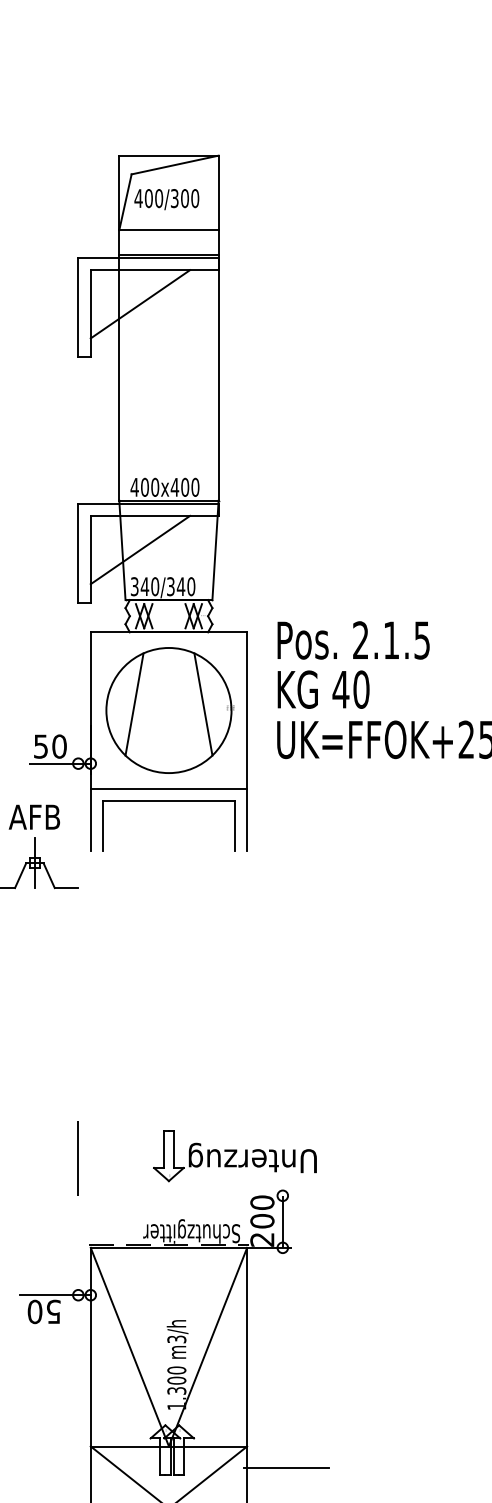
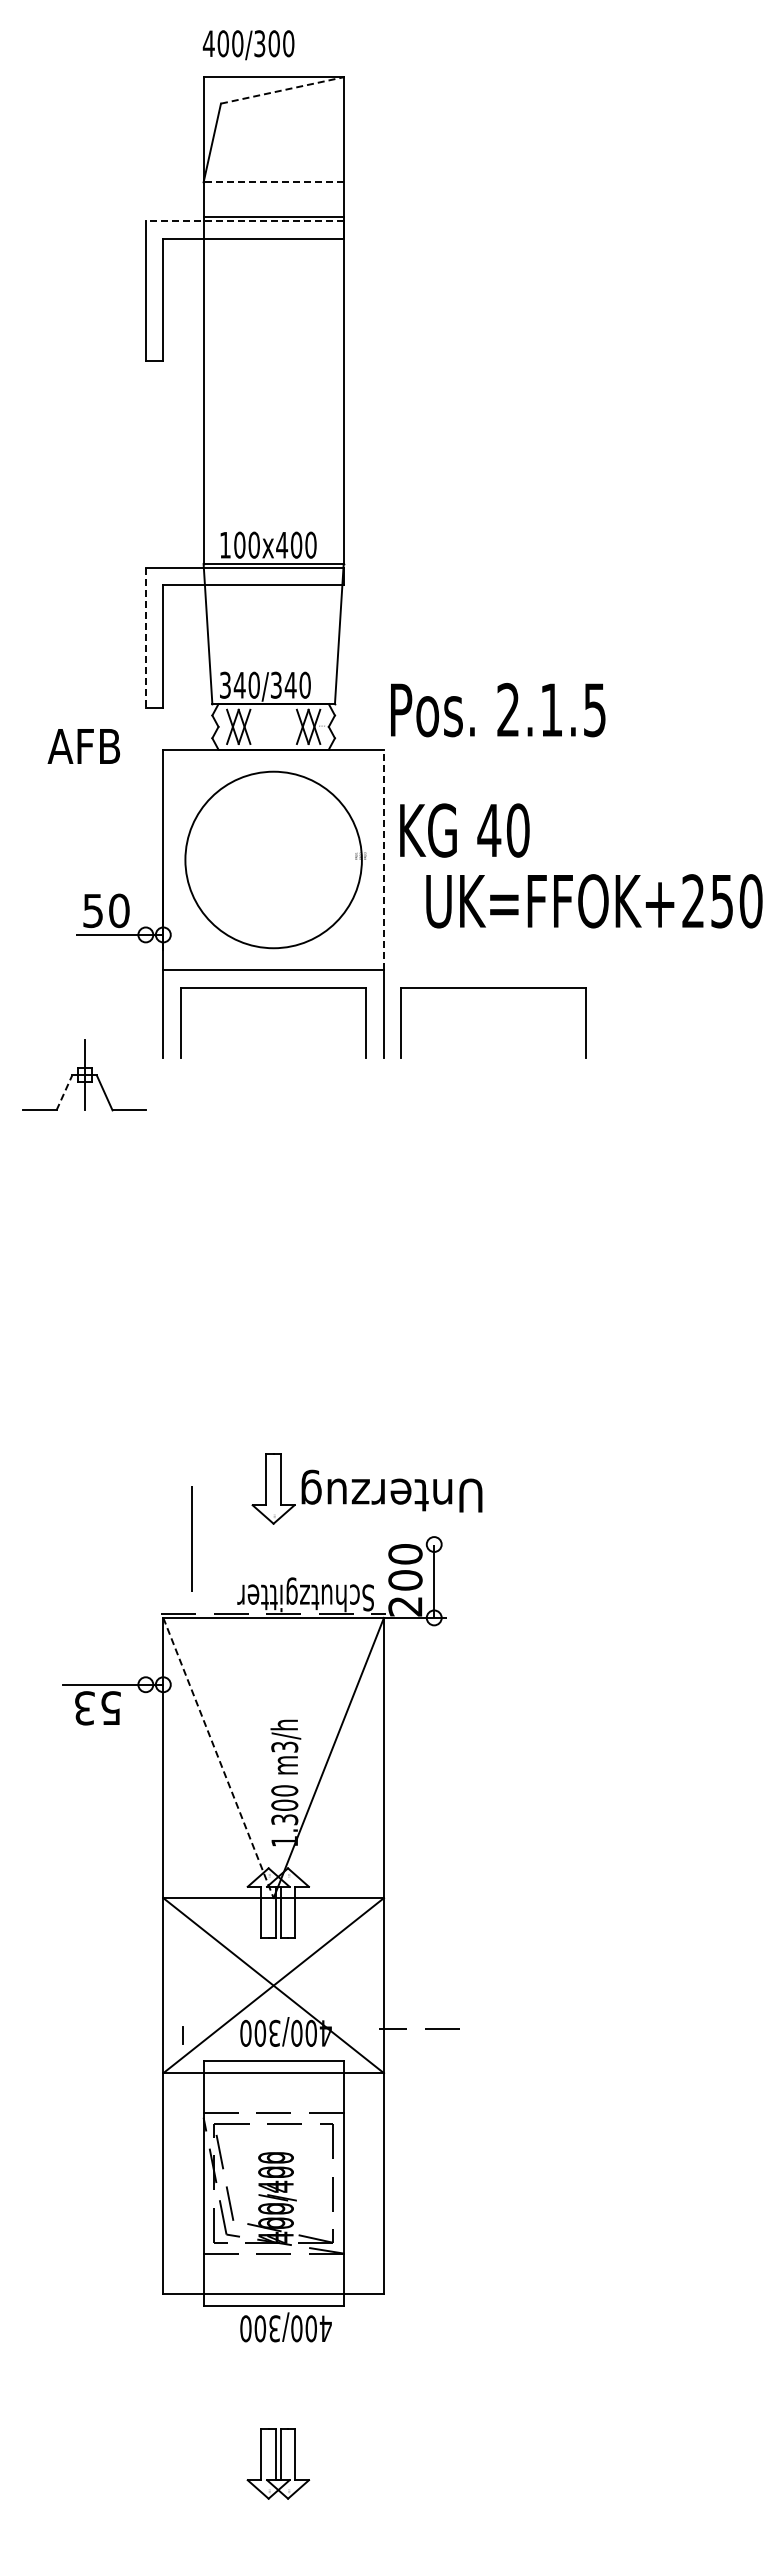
line: (175, 165) -> (282, 90), solid -> dashed
text: (166, 199) -> (248, 45), moved
line: (168, 230) -> (273, 182), solid -> dashed
line: (148, 257) -> (244, 221), solid -> dashed
line: (140, 304) -> (233, 286), removed
text: (134, 487) -> (225, 545), 400x400 -> 100x400
line: (140, 549) -> (233, 633), removed
line: (78, 553) -> (145, 638), solid -> dashed
text: (353, 640) -> (498, 710), moved
text: (323, 689) -> (464, 830), moved
line: (134, 704) -> (224, 851), removed
line: (202, 704) -> (321, 851), removed
line: (246, 710) -> (383, 859), solid -> dashed
part: (324, 801) -> (493, 988), added
text: (34, 817) -> (83, 746), moved
line: (20, 875) -> (64, 1092), solid -> dashed
line: (78, 1158) -> (191, 1538), moved
text: (34, 1312) -> (84, 1708), 50 -> 53
line: (129, 1347) -> (218, 1758), solid -> dashed
line: (285, 1468) -> (438, 1928), removed

